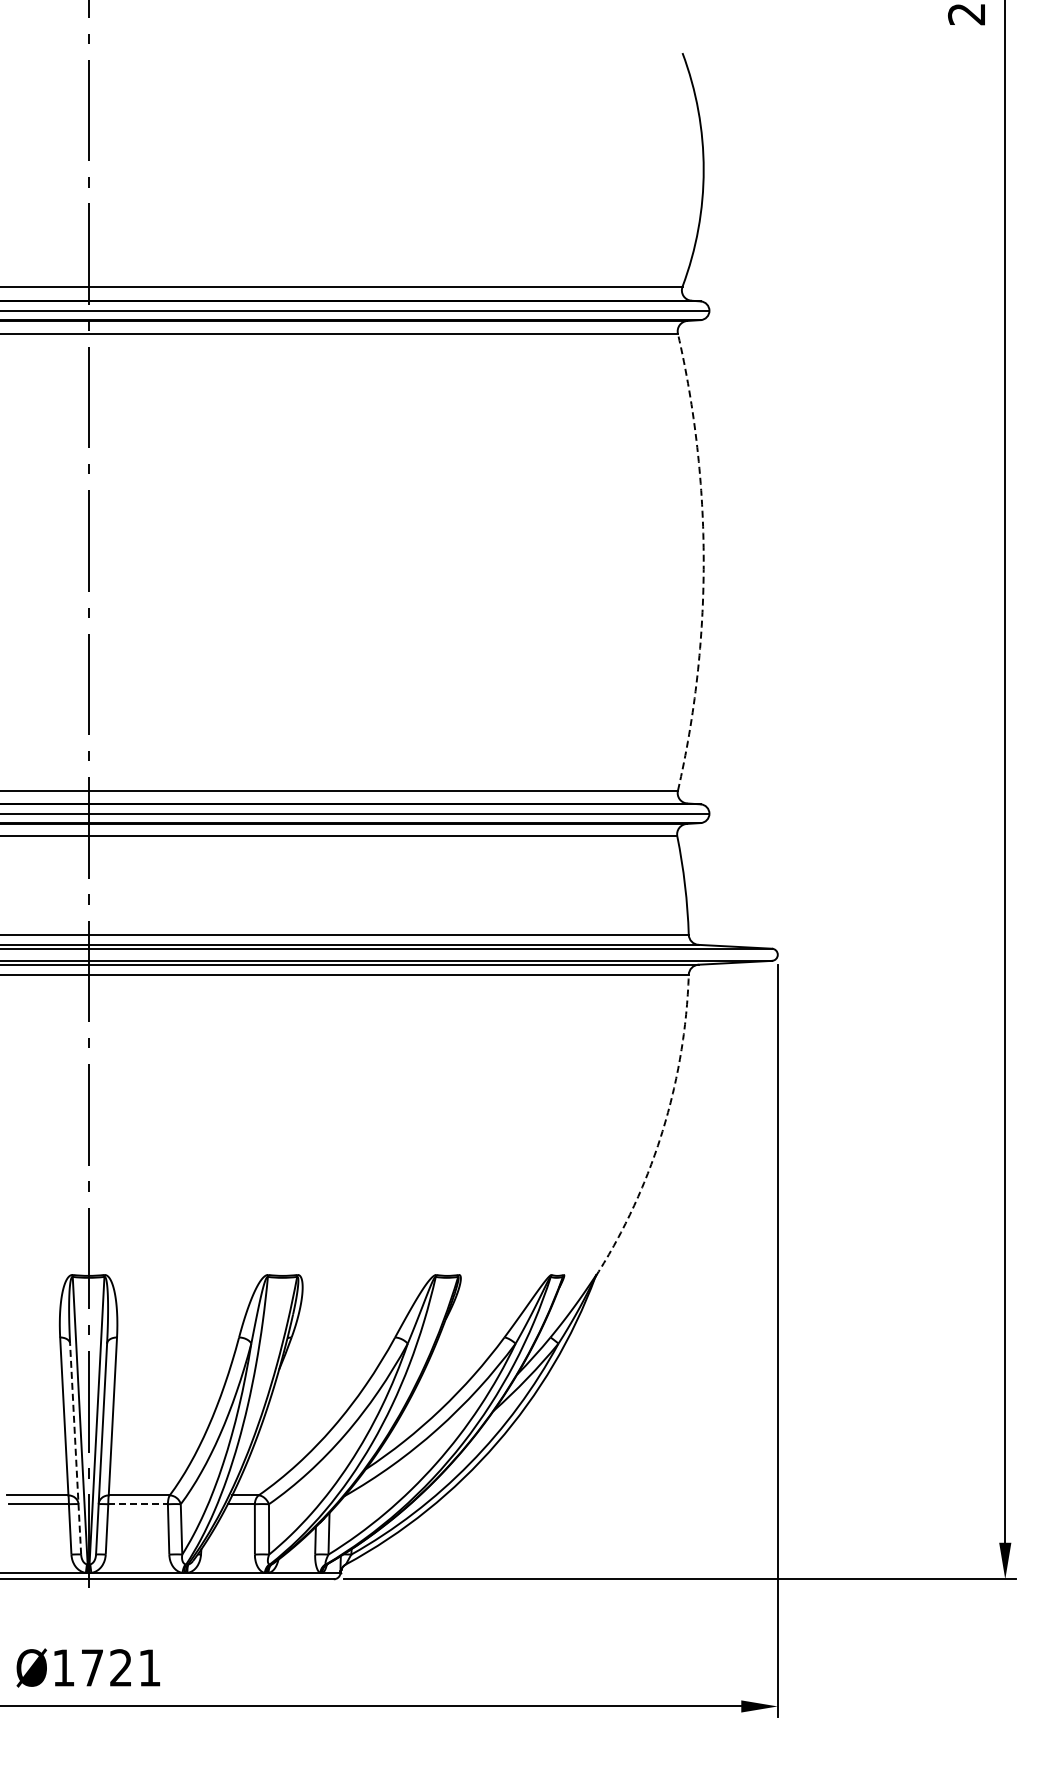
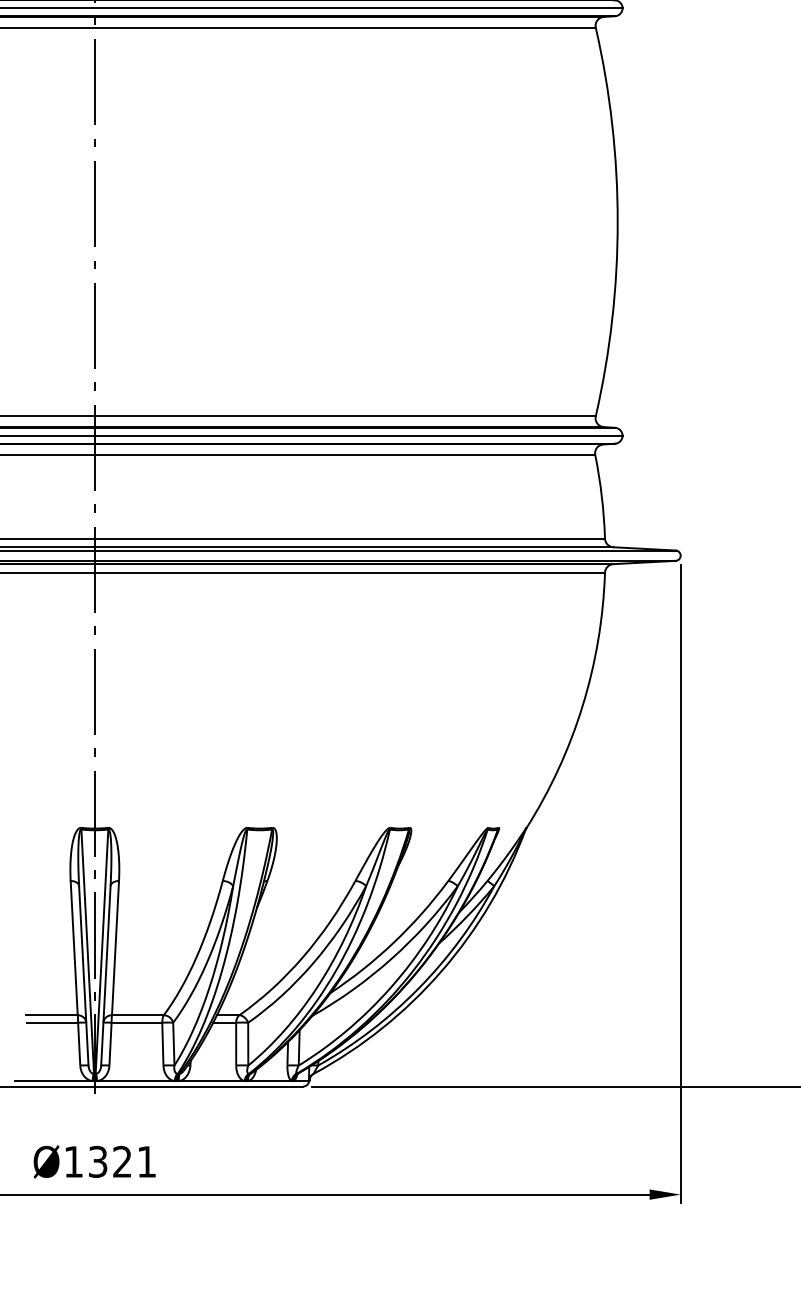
arc: (703, 562) -> (617, 222), dashed -> solid
arc: (662, 1131) -> (582, 705), dashed -> solid
line: (75, 1449) -> (83, 976), dashed -> solid
line: (138, 1504) -> (137, 1022), dashed -> solid
text: (92, 1667) -> (98, 1161), Ø1721 -> Ø1321

